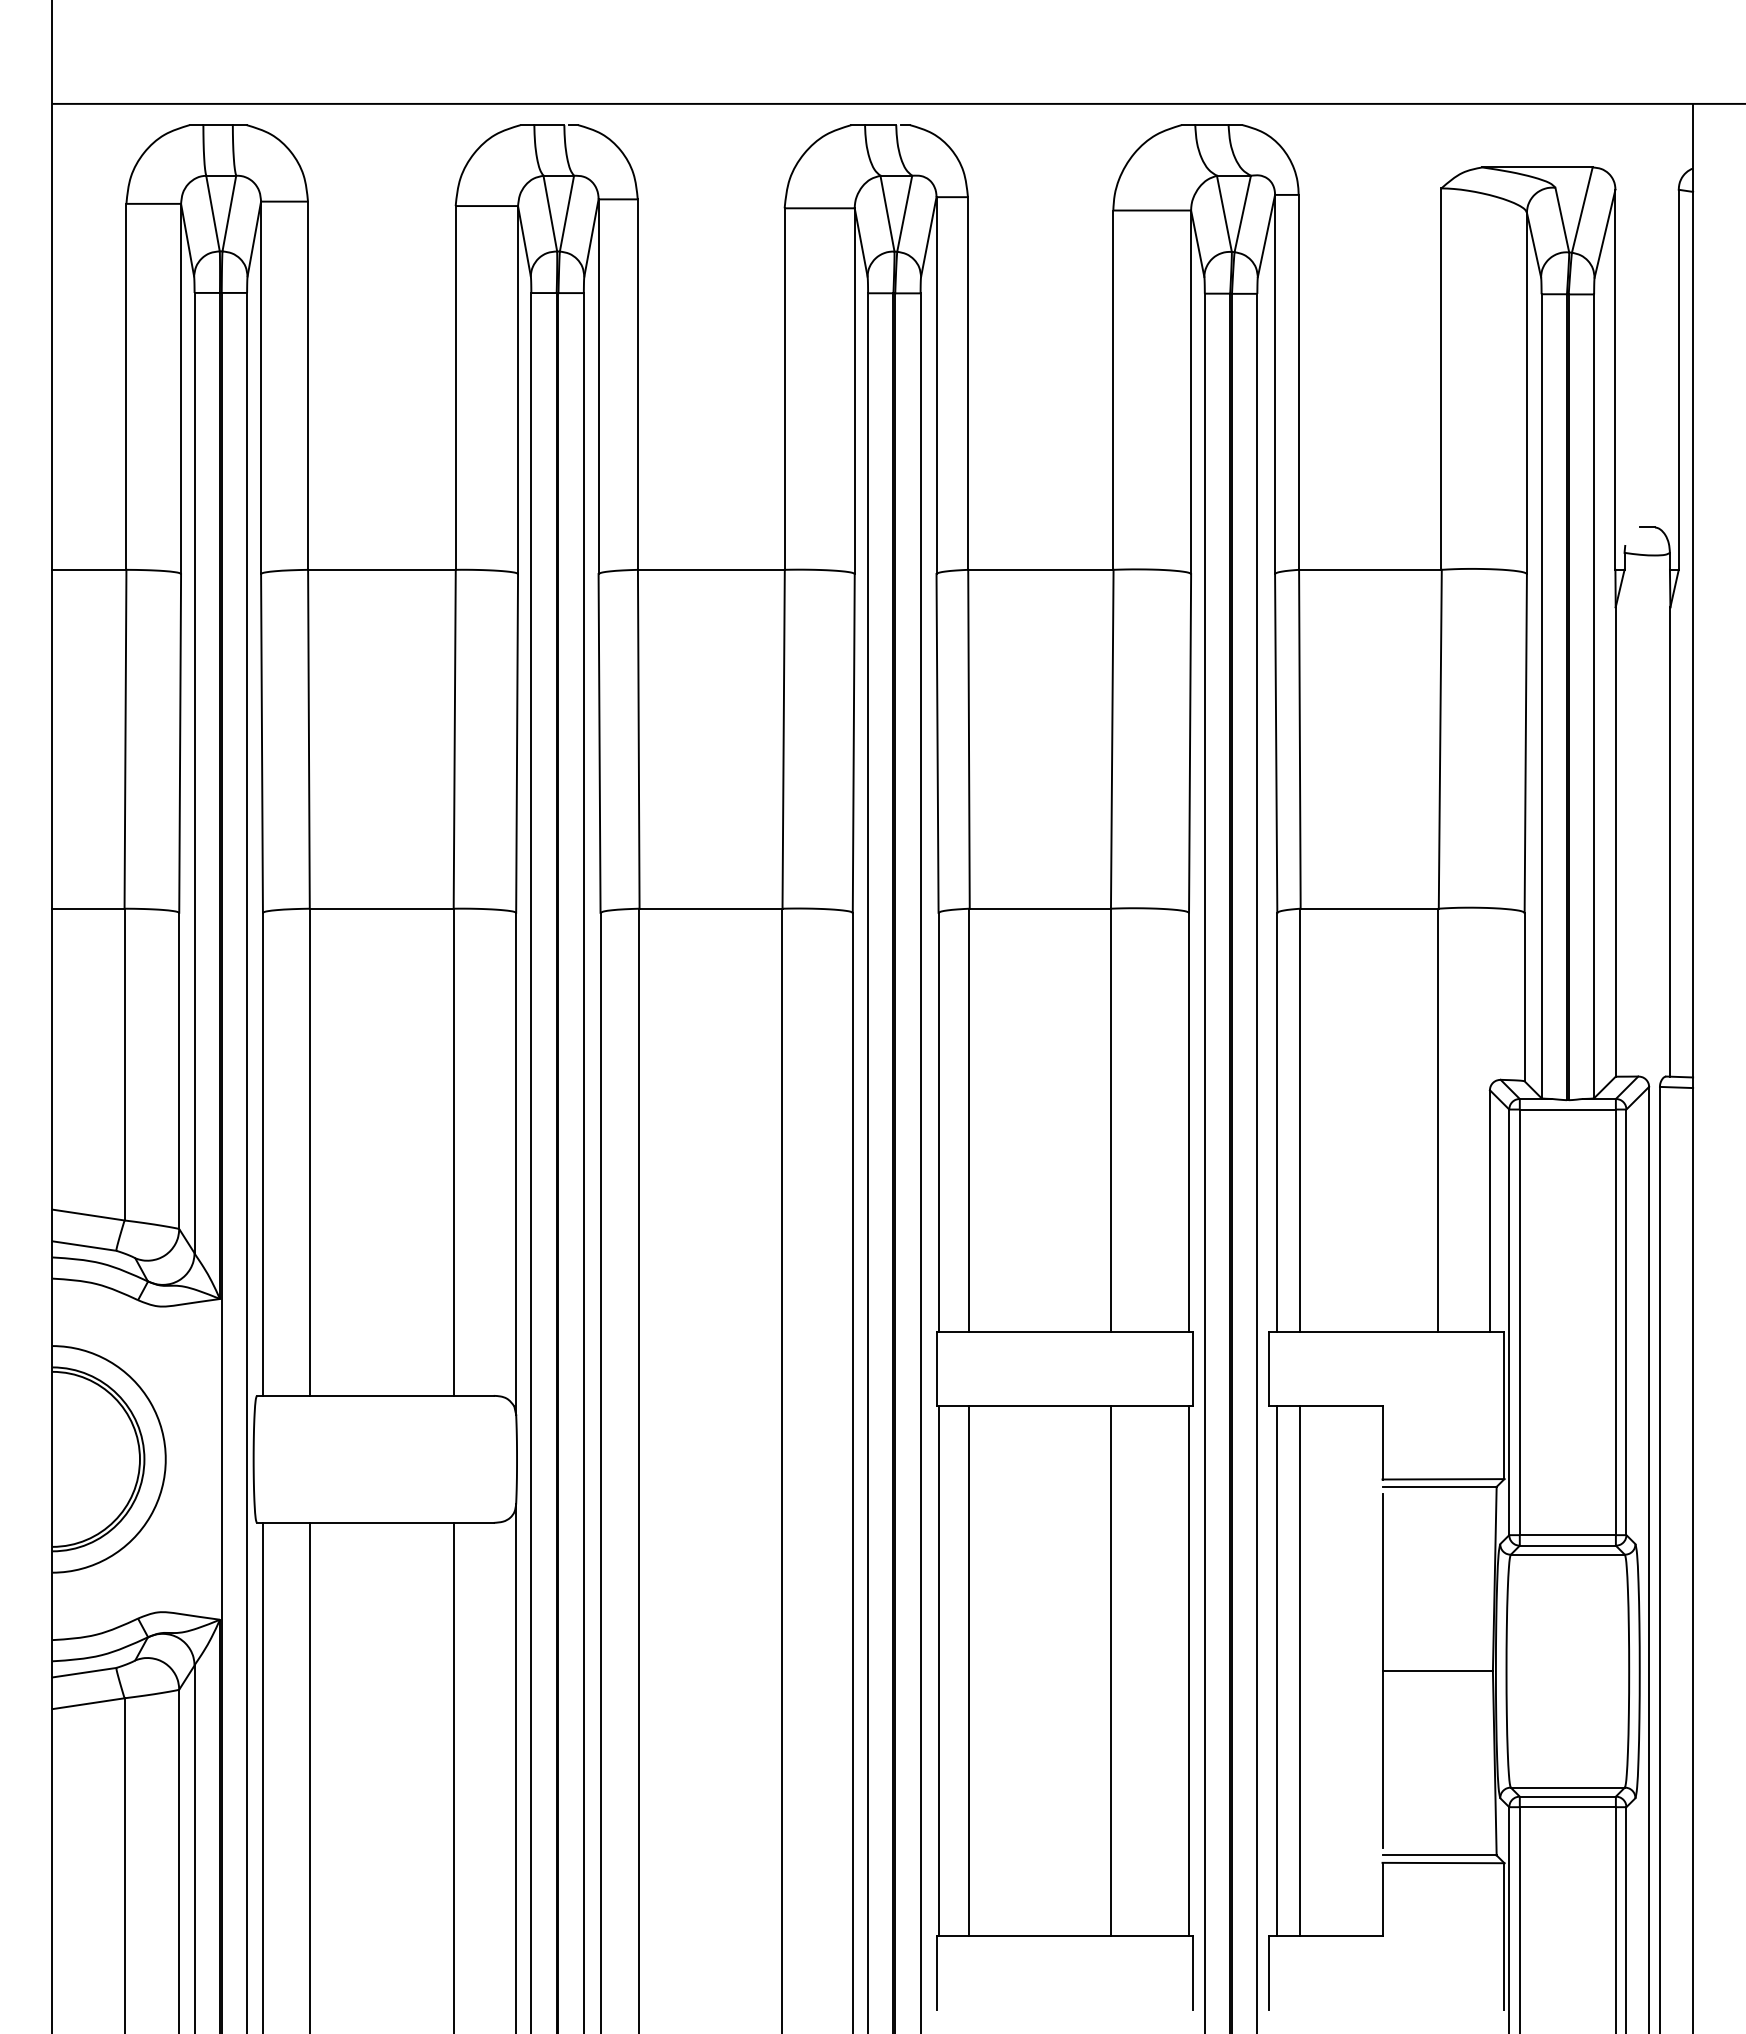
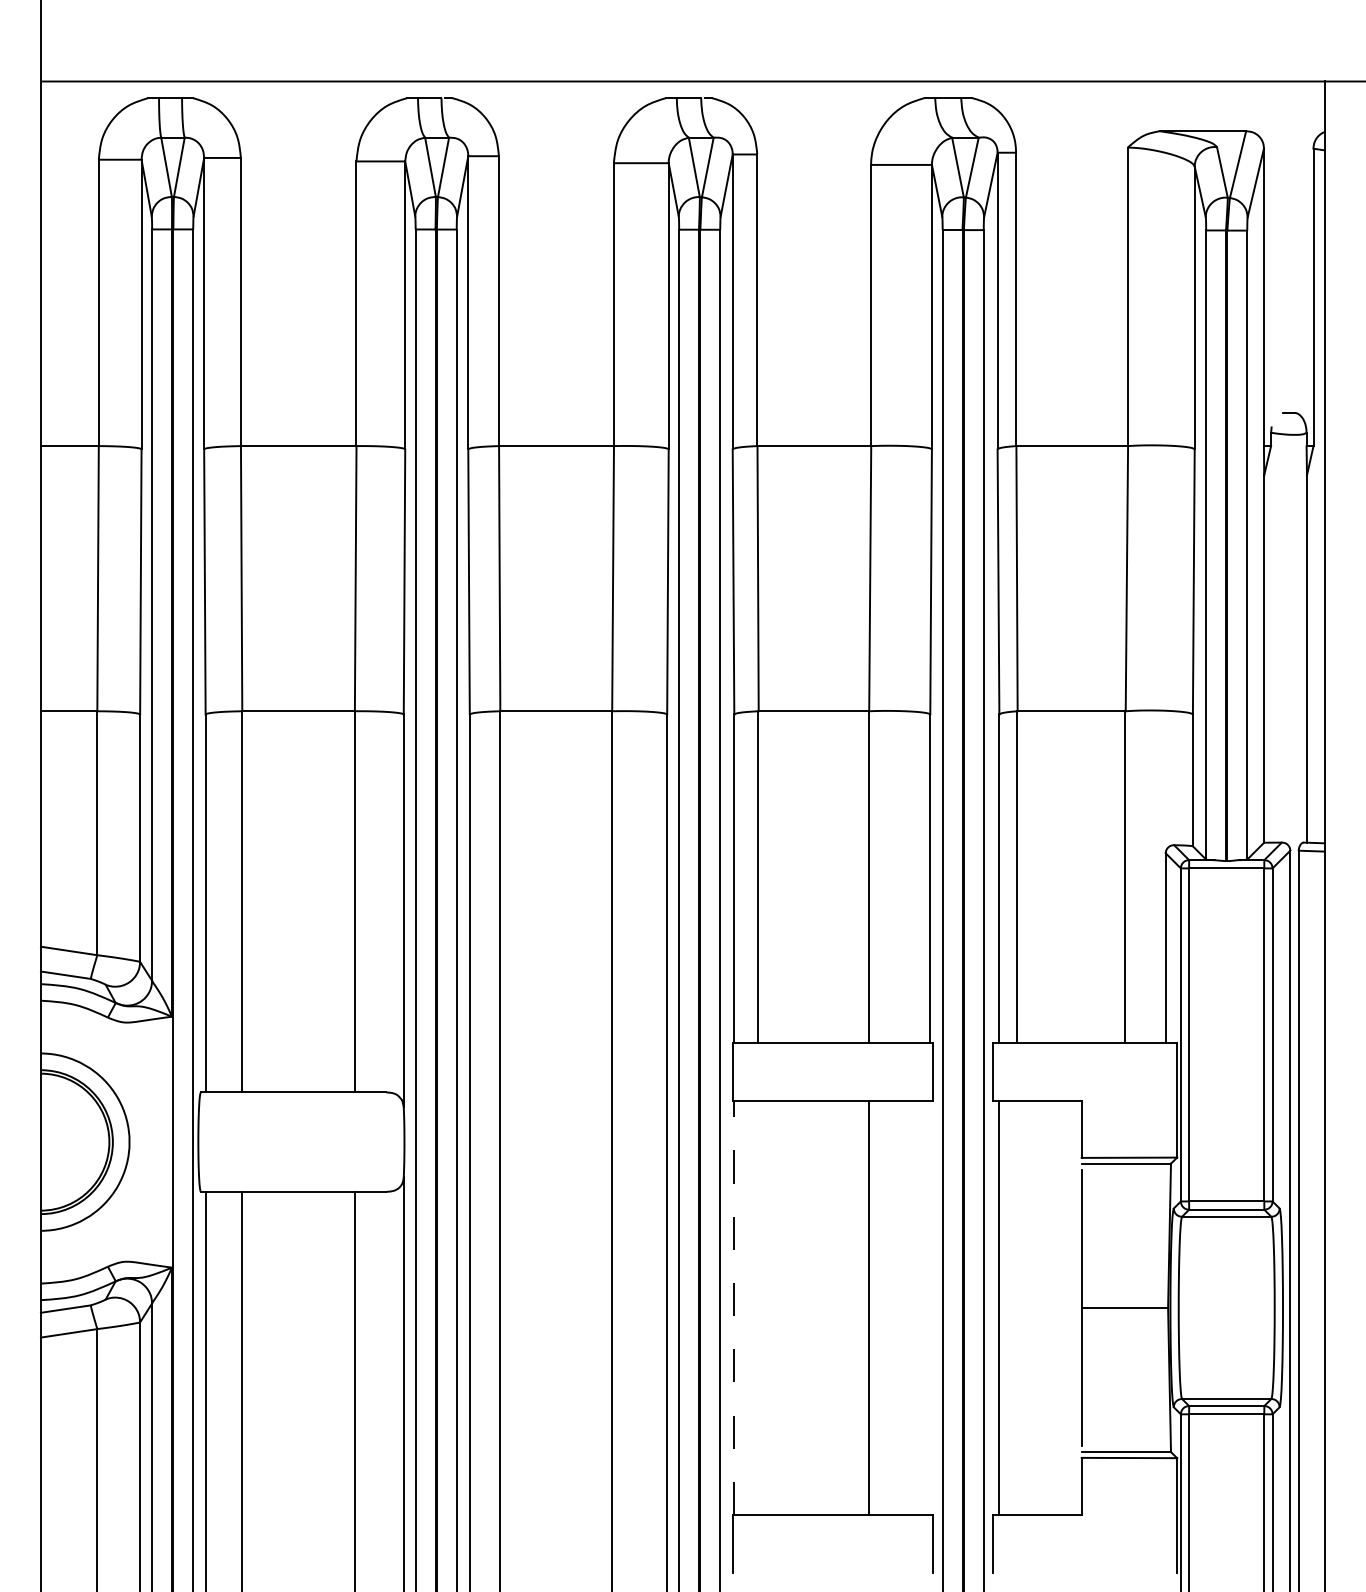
line: (969, 1670) -> (758, 1307), removed
line: (1189, 1670) -> (930, 1307), removed
line: (1300, 1670) -> (1017, 1307), removed
line: (938, 1671) -> (734, 1308), solid -> dashed

